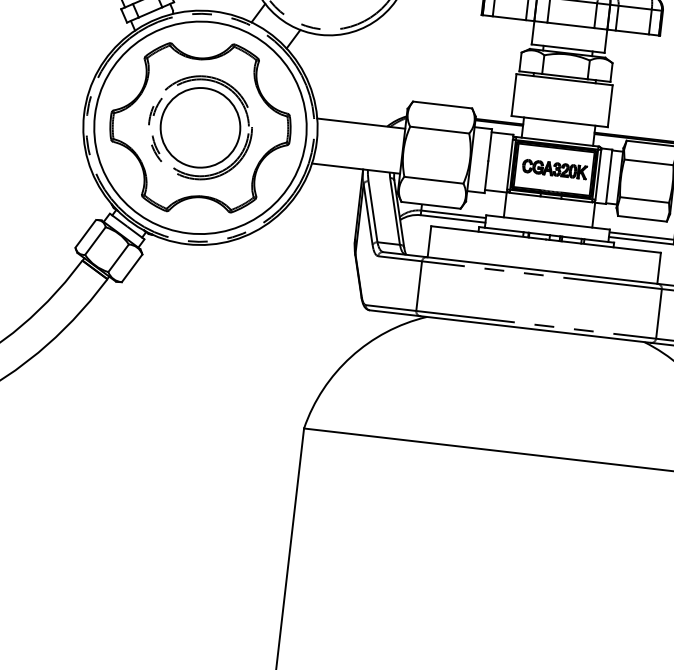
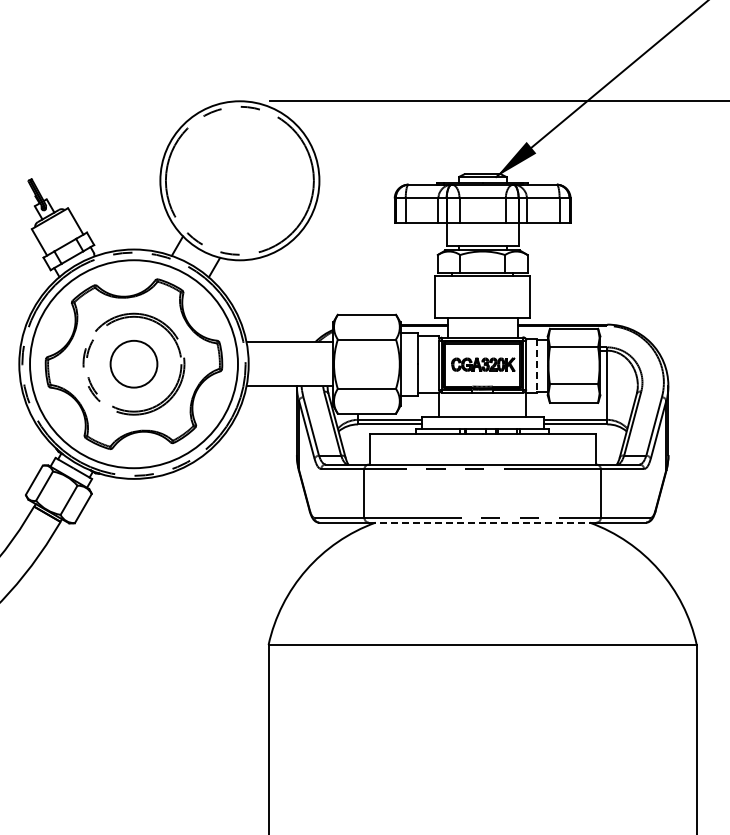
circle: (200, 128) -> (134, 364), size x0.6
line: (608, 176) -> (536, 365), solid -> dashed
line: (535, 329) -> (482, 522), solid -> dashed

